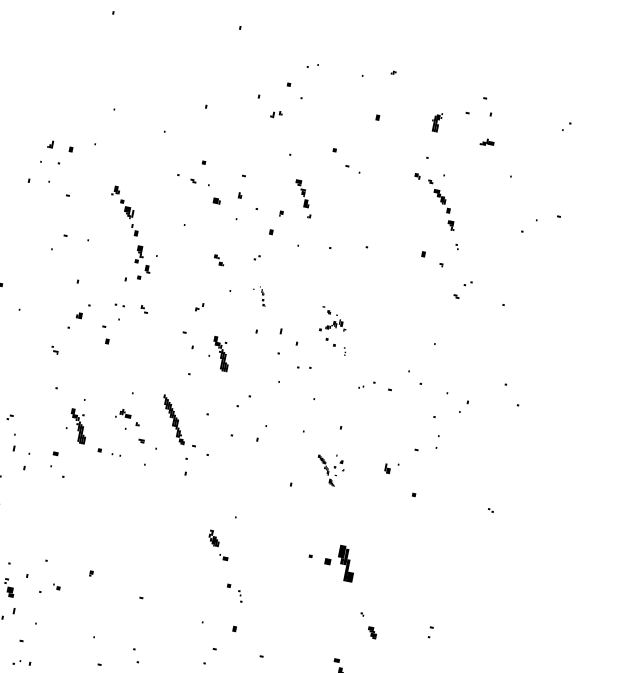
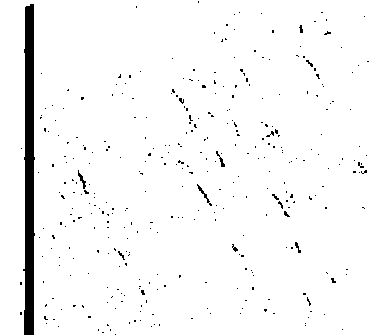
part: (131, 235) -> (184, 111), moved
part: (260, 295) -> (233, 127), size x1.67
part: (332, 330) -> (271, 137), size x1.43
part: (76, 424) -> (158, 206), removed
part: (131, 424) -> (184, 166), moved
part: (498, 424) -> (359, 166), added
part: (330, 468) -> (283, 203), size x1.67
part: (332, 561) -> (293, 247), size x0.62
part: (368, 625) -> (330, 277), moved

